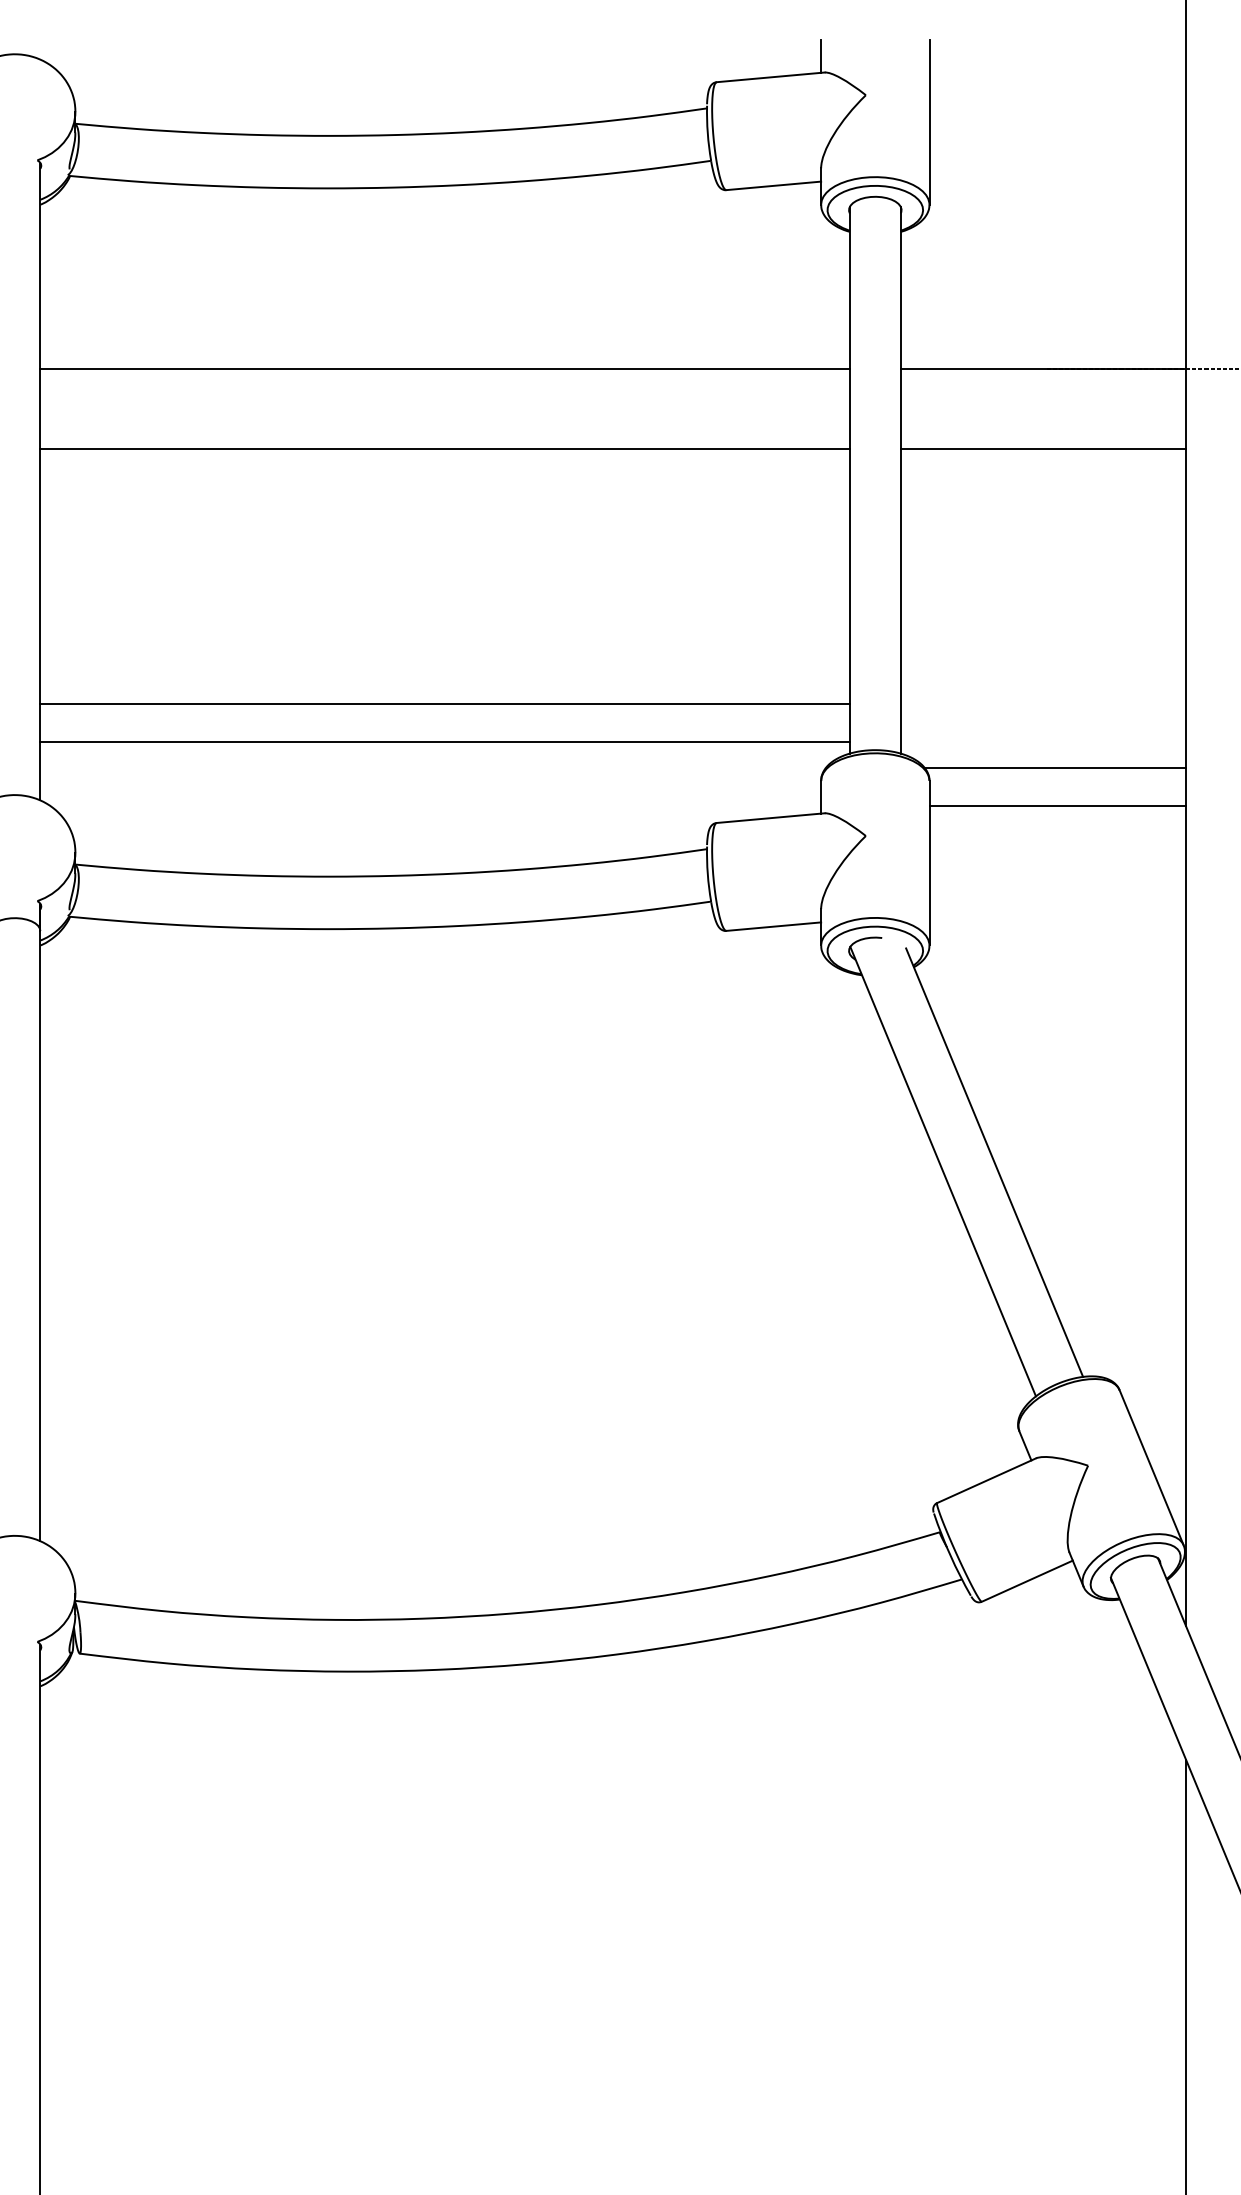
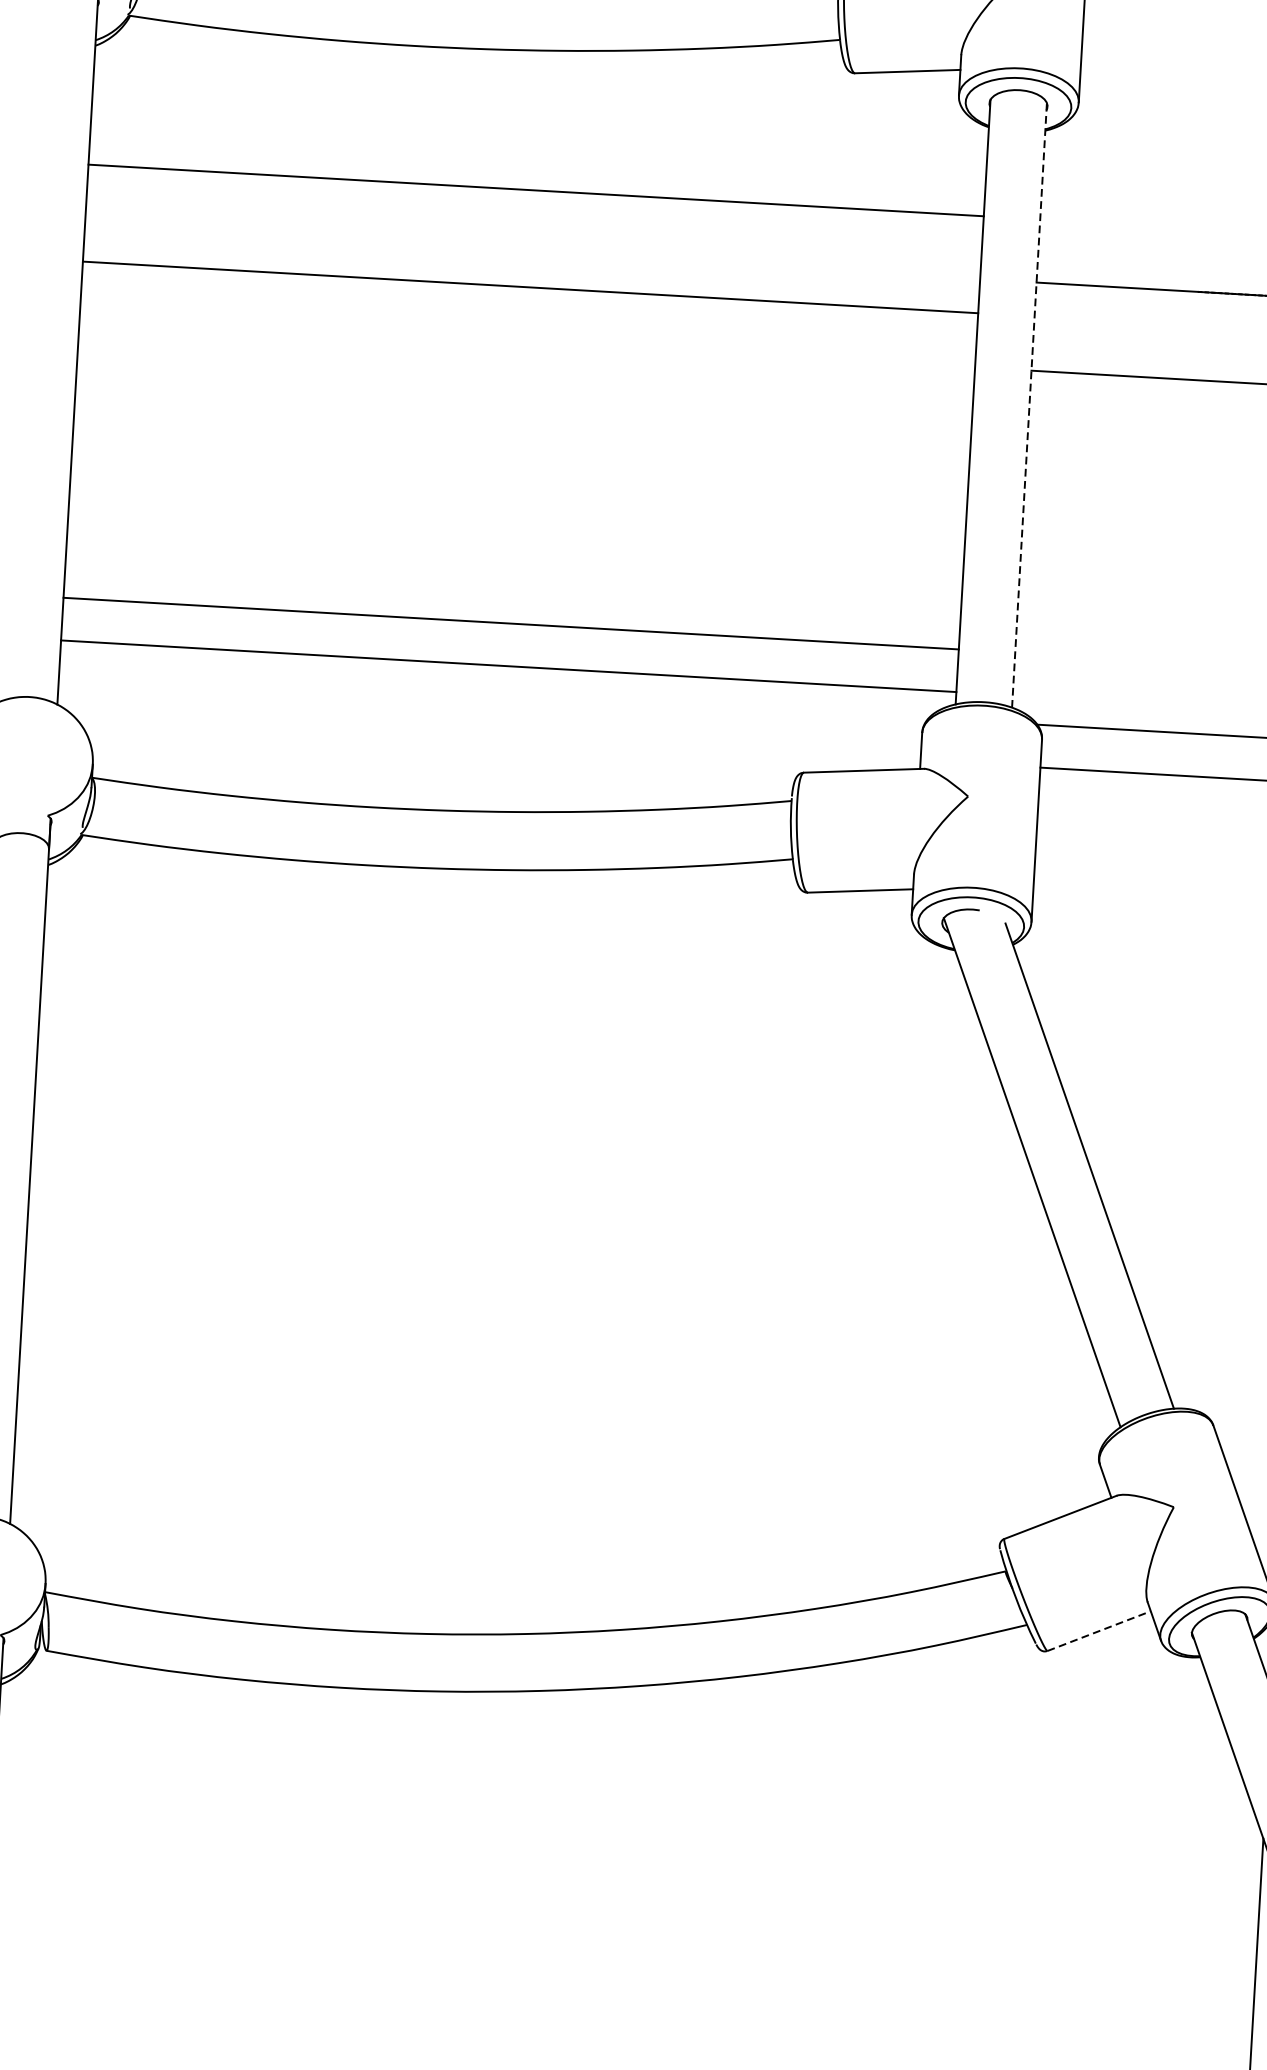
line: (444, 369) -> (535, 190), moved
line: (444, 448) -> (529, 286), moved
line: (900, 479) -> (1029, 404), solid -> dashed
line: (1027, 1581) -> (1099, 1631), solid -> dashed

